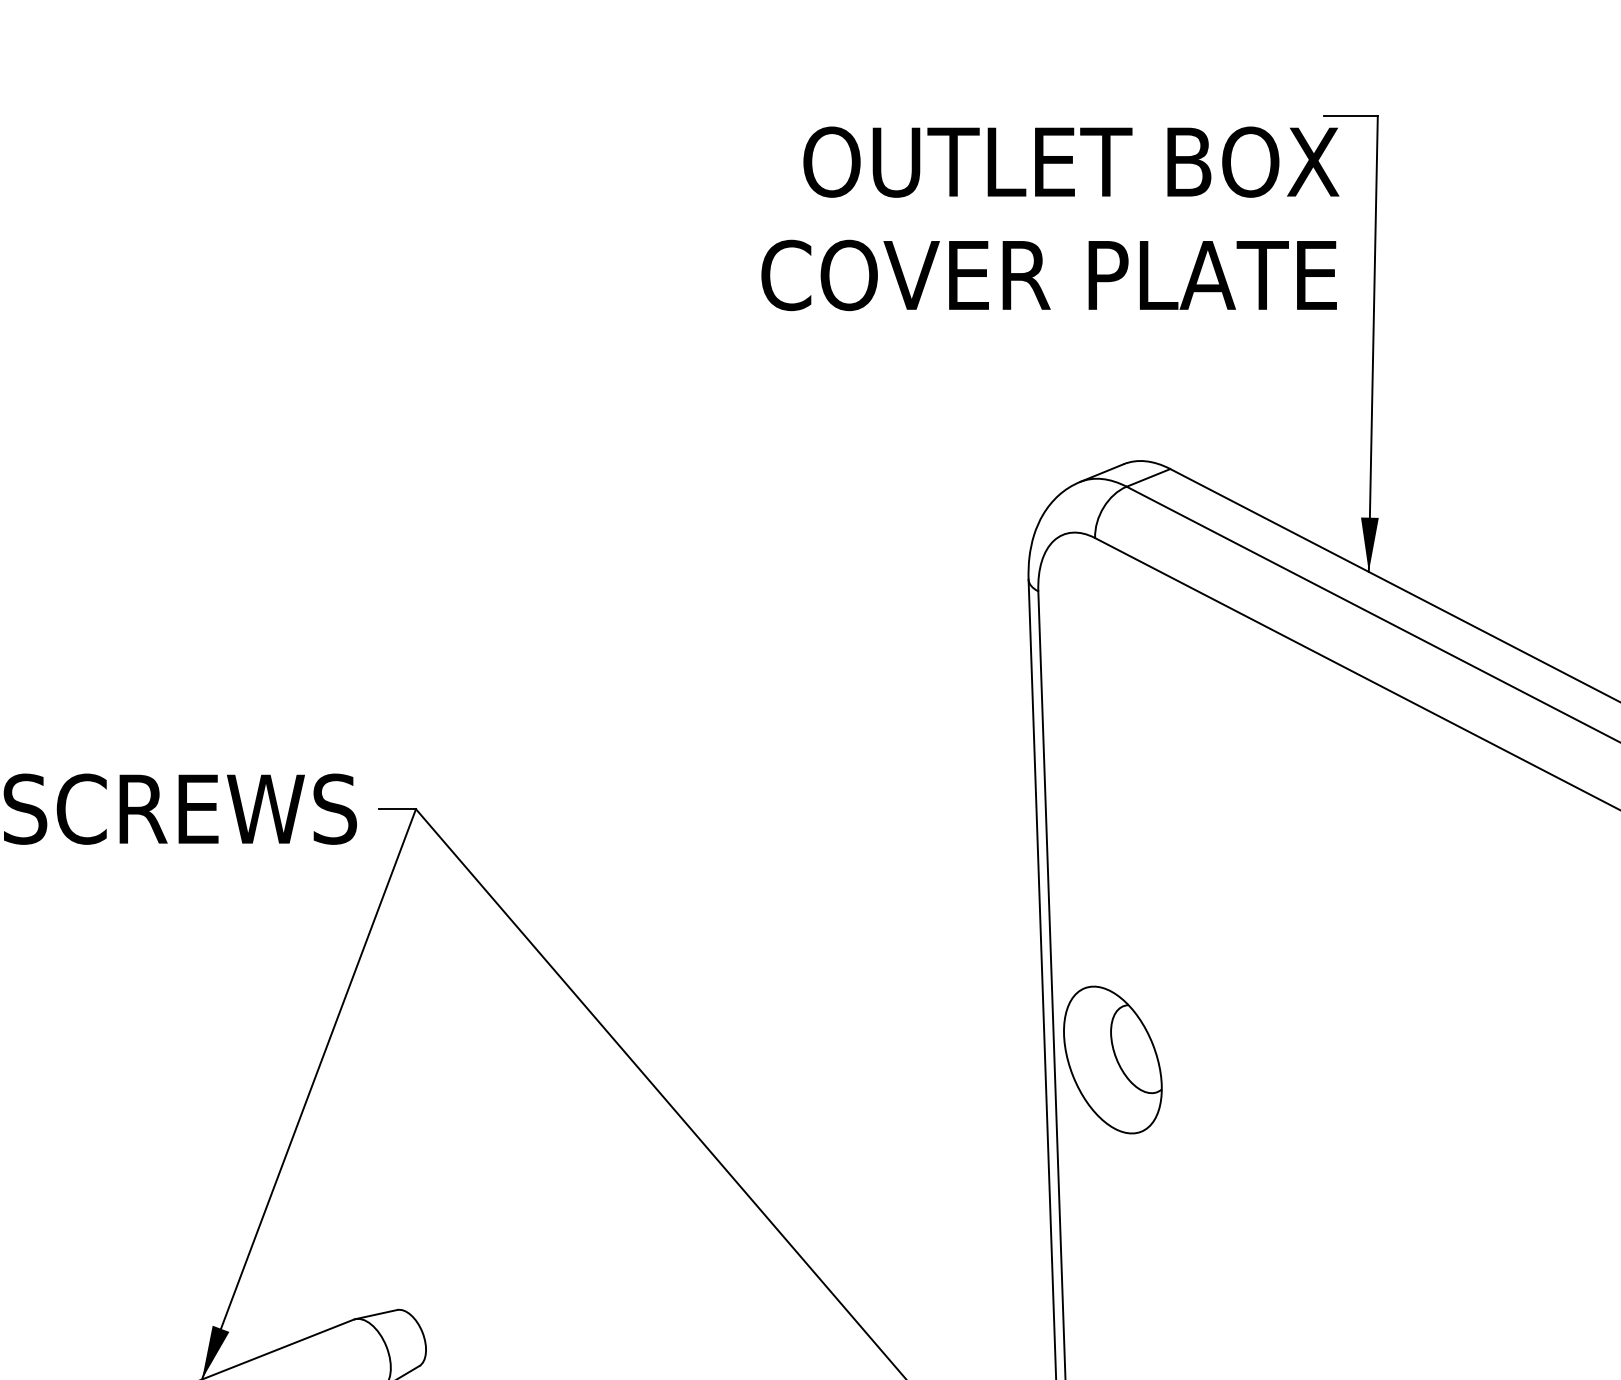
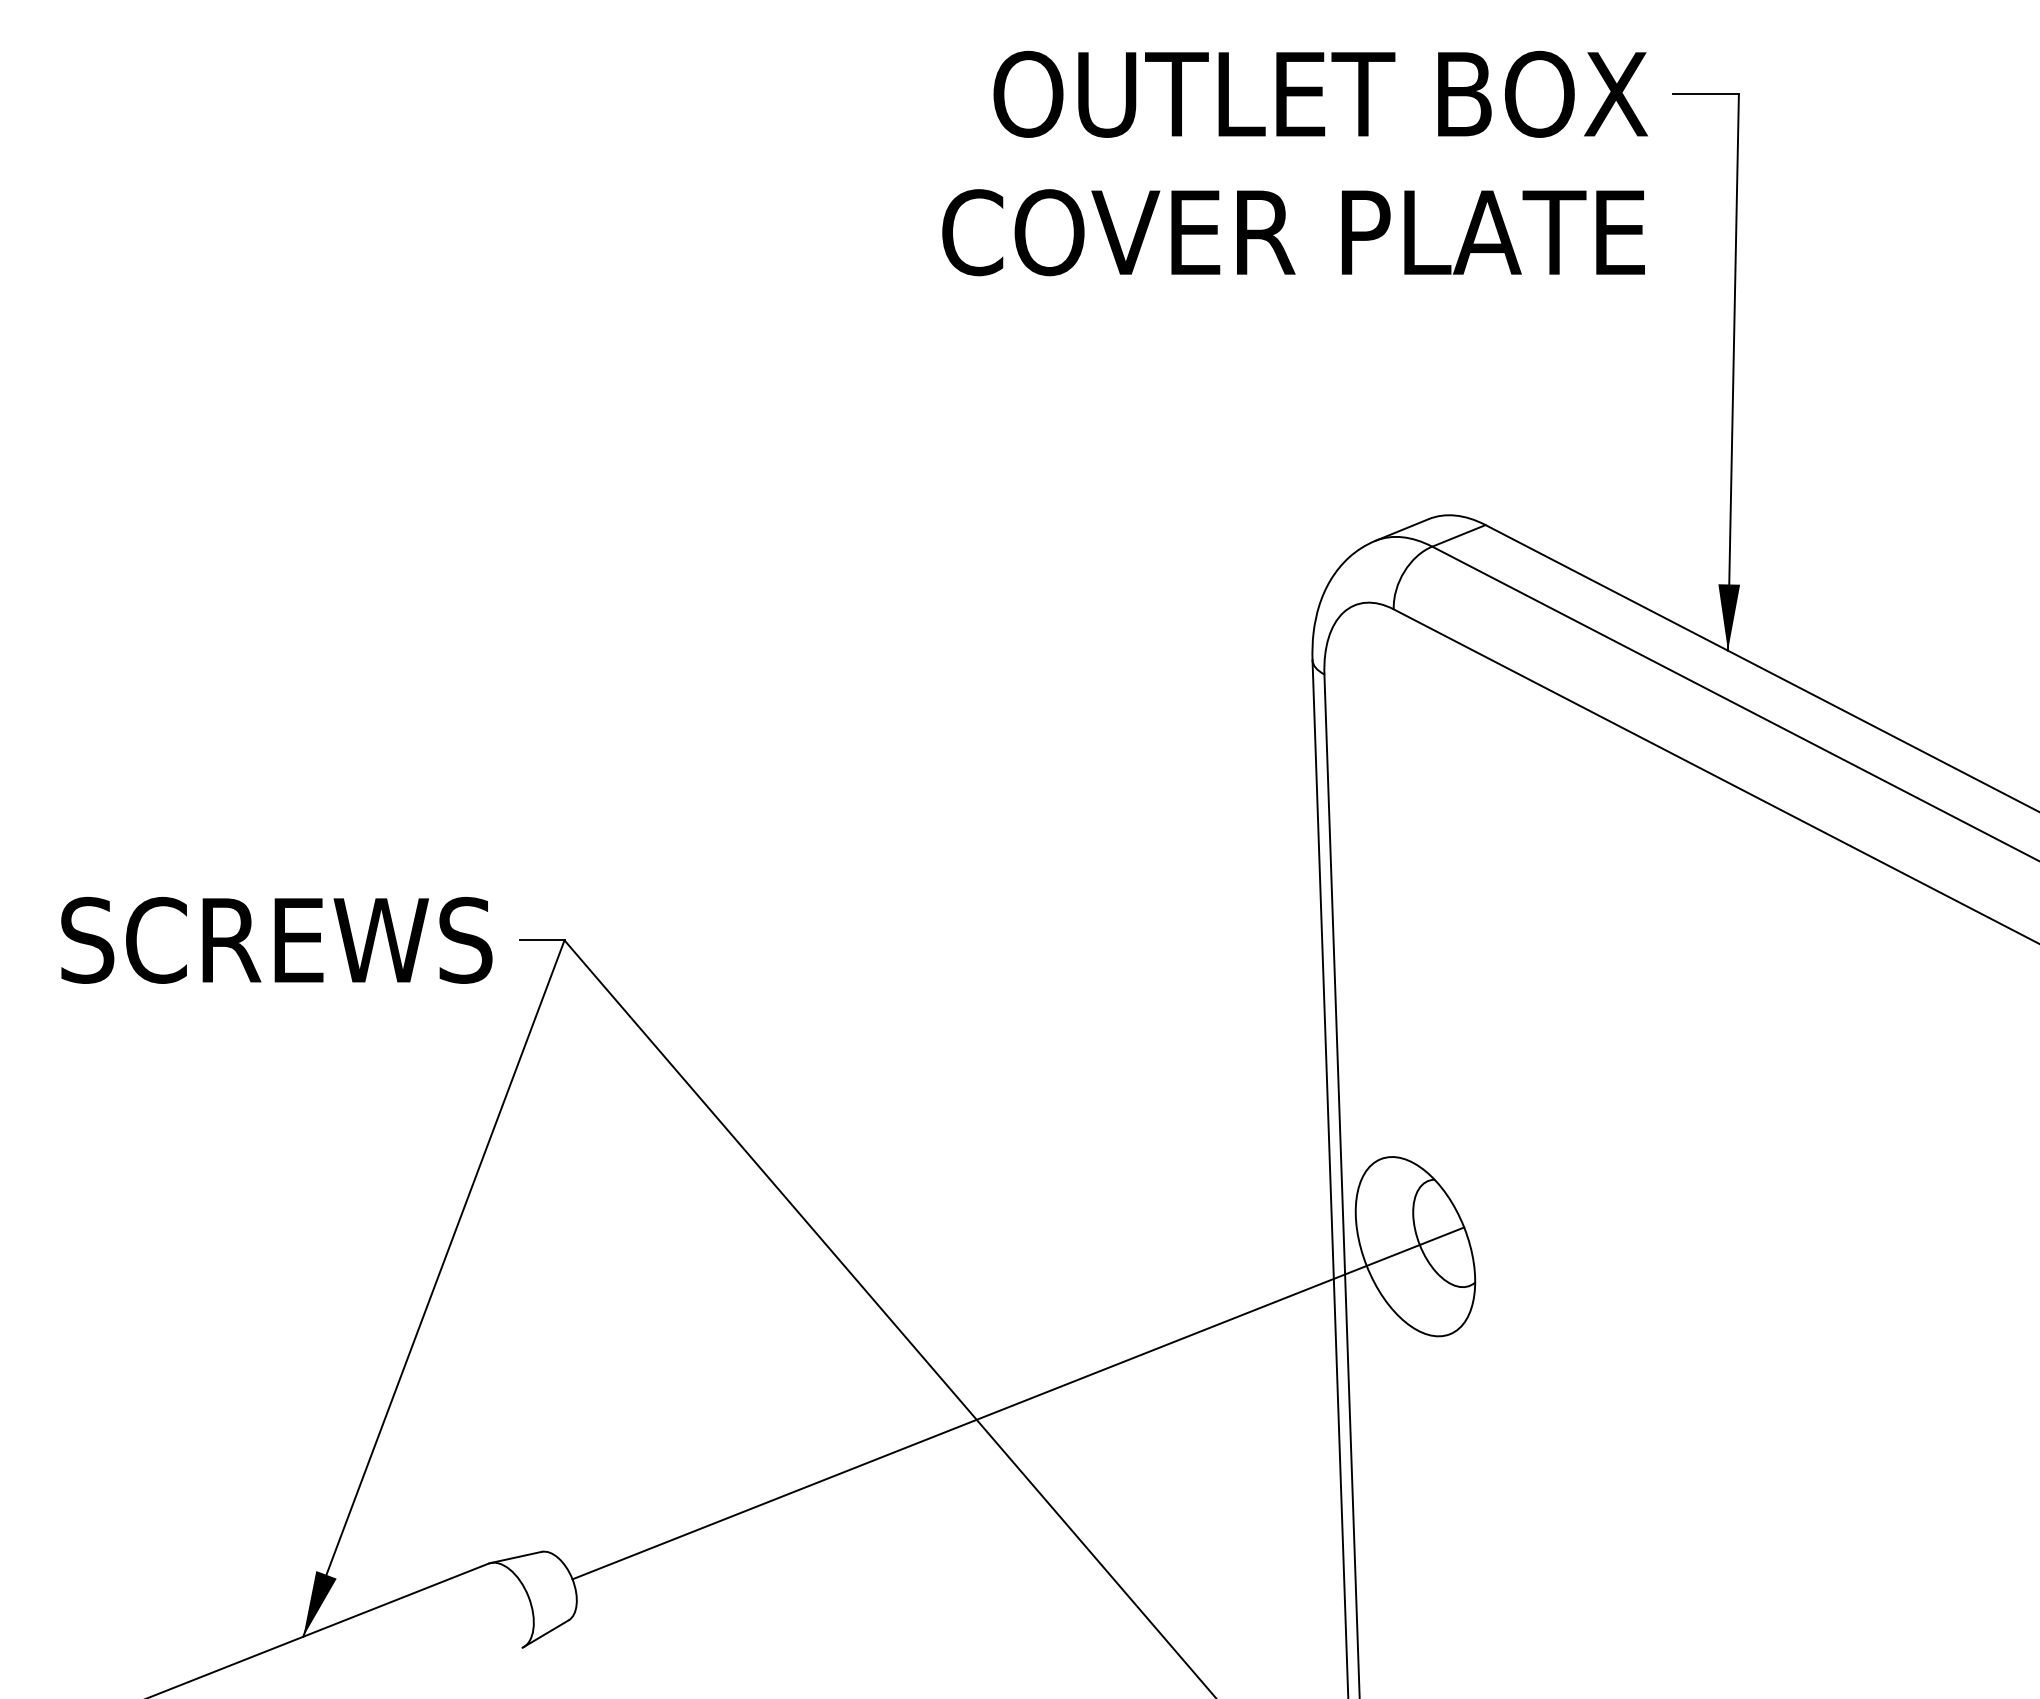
text: (1049, 218) -> (1294, 163), moved
line: (787, 1188) -> (1018, 1403), added

